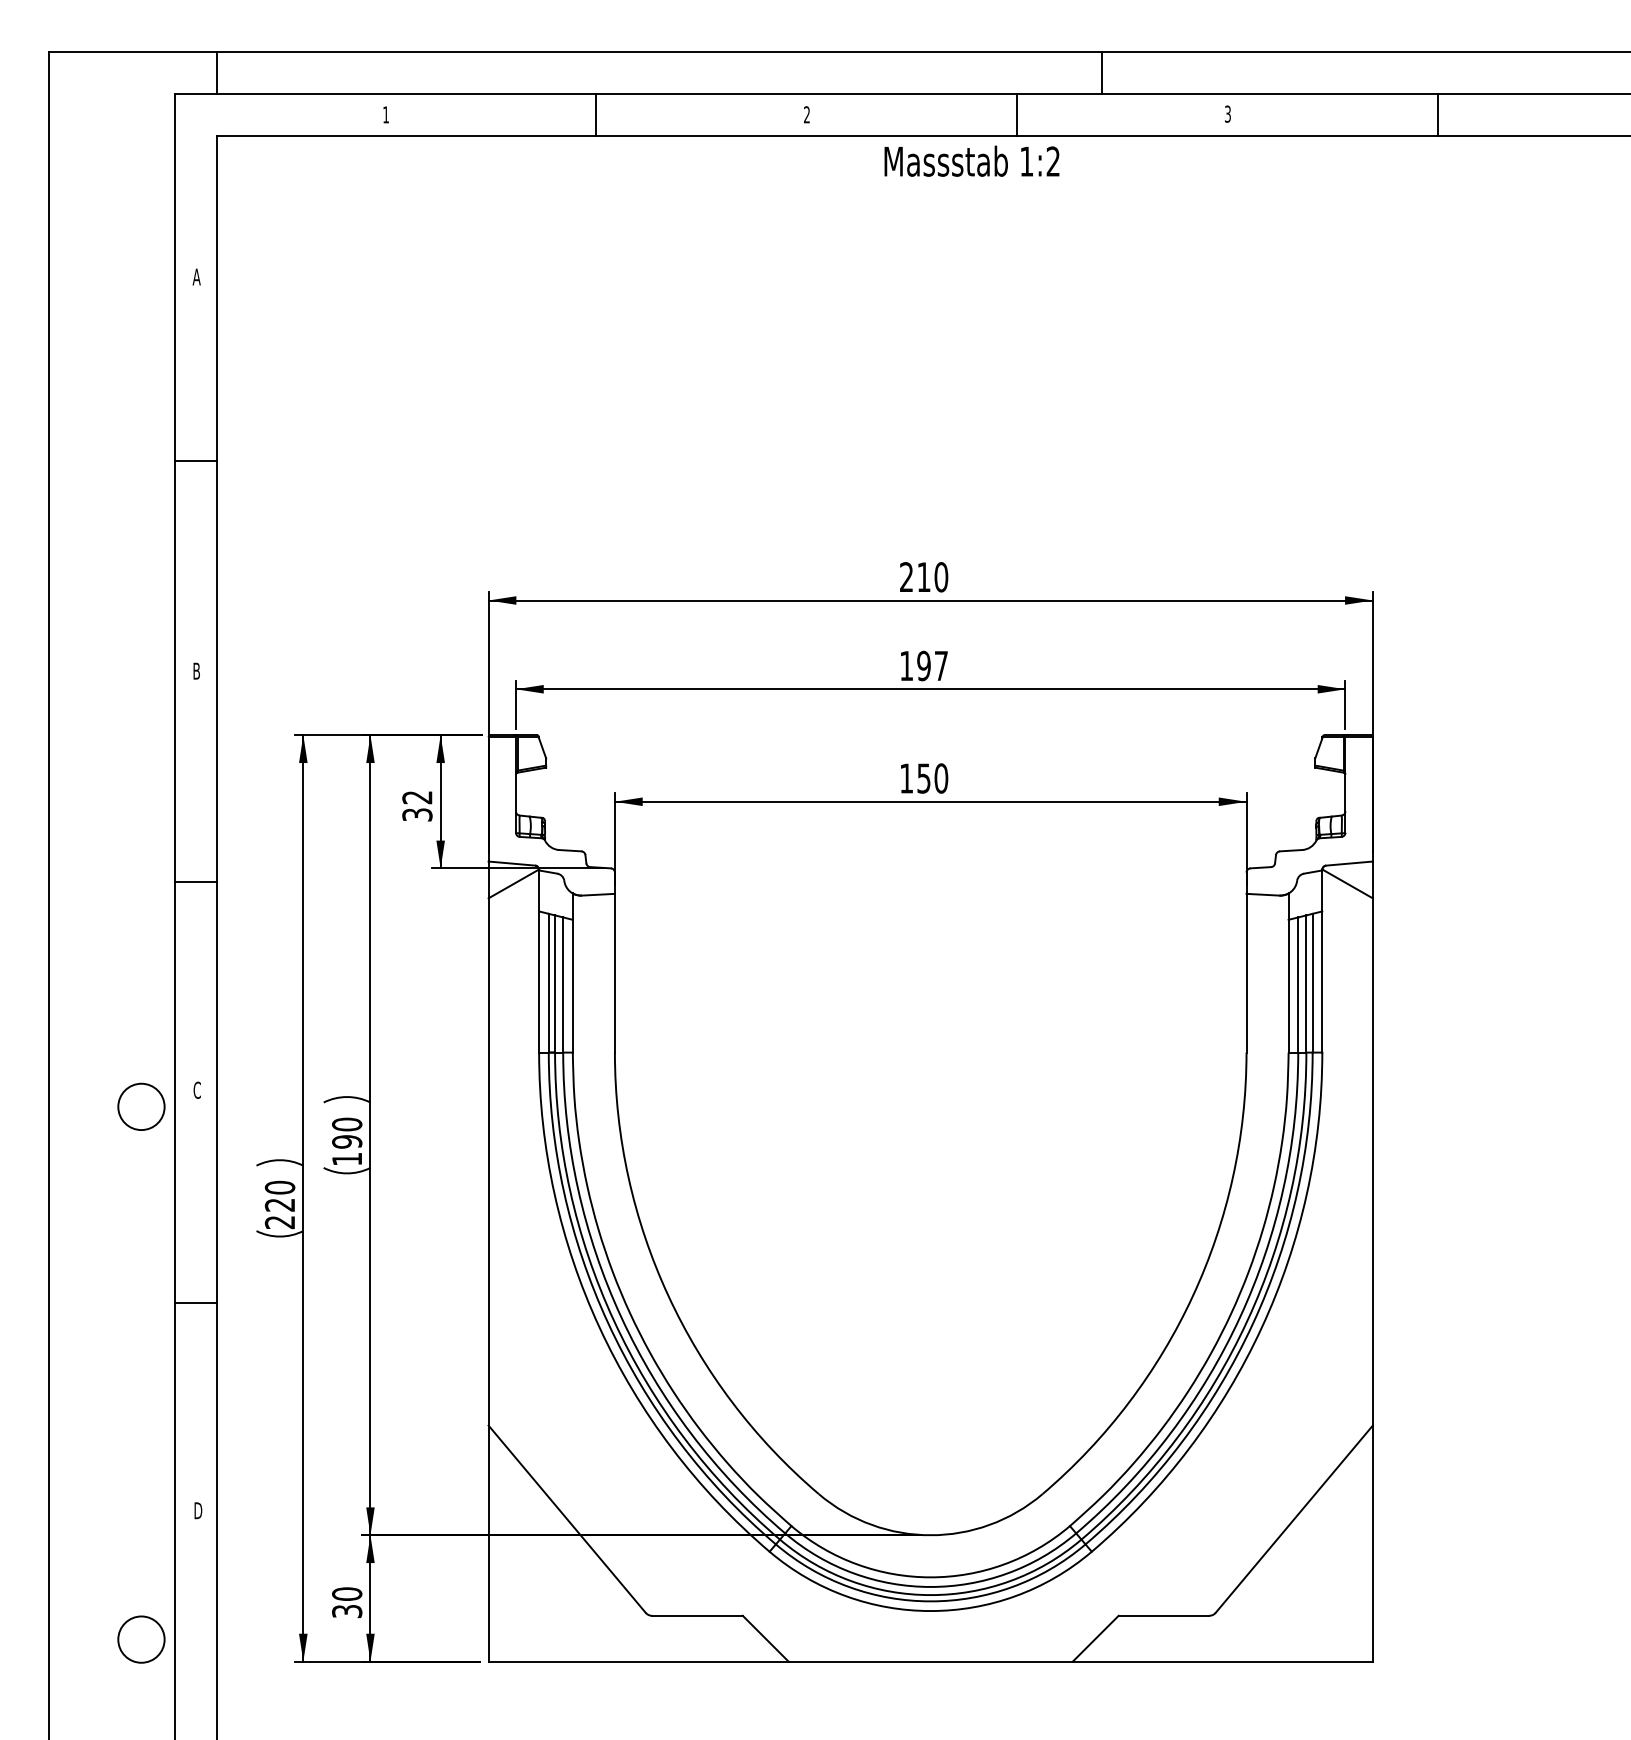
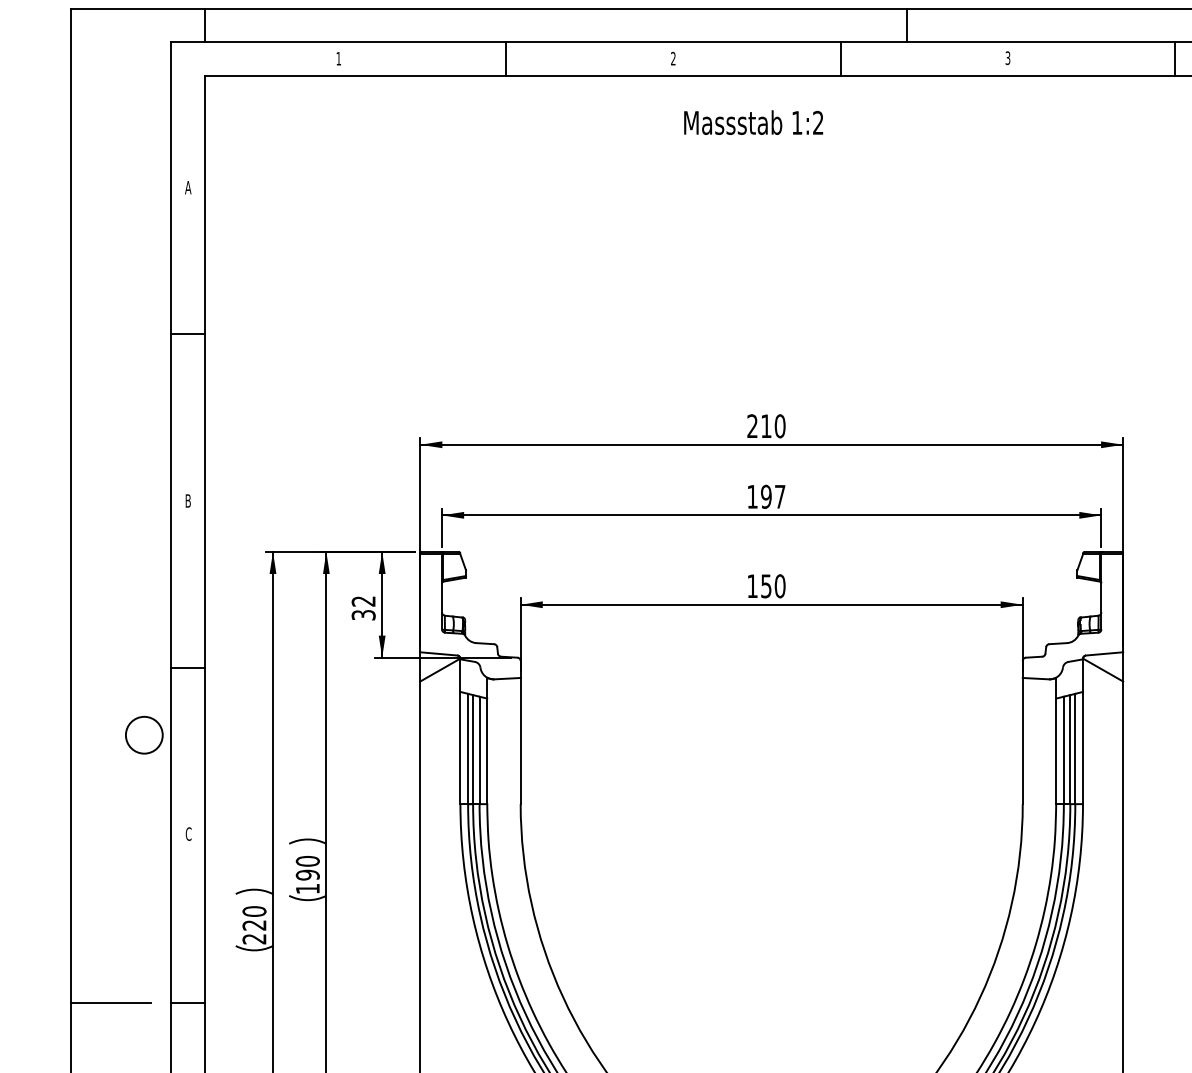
text: (971, 160) -> (753, 122), moved
circle: (141, 1106) -> (144, 734), moved
line: (98, 1302) -> (110, 1002), added

